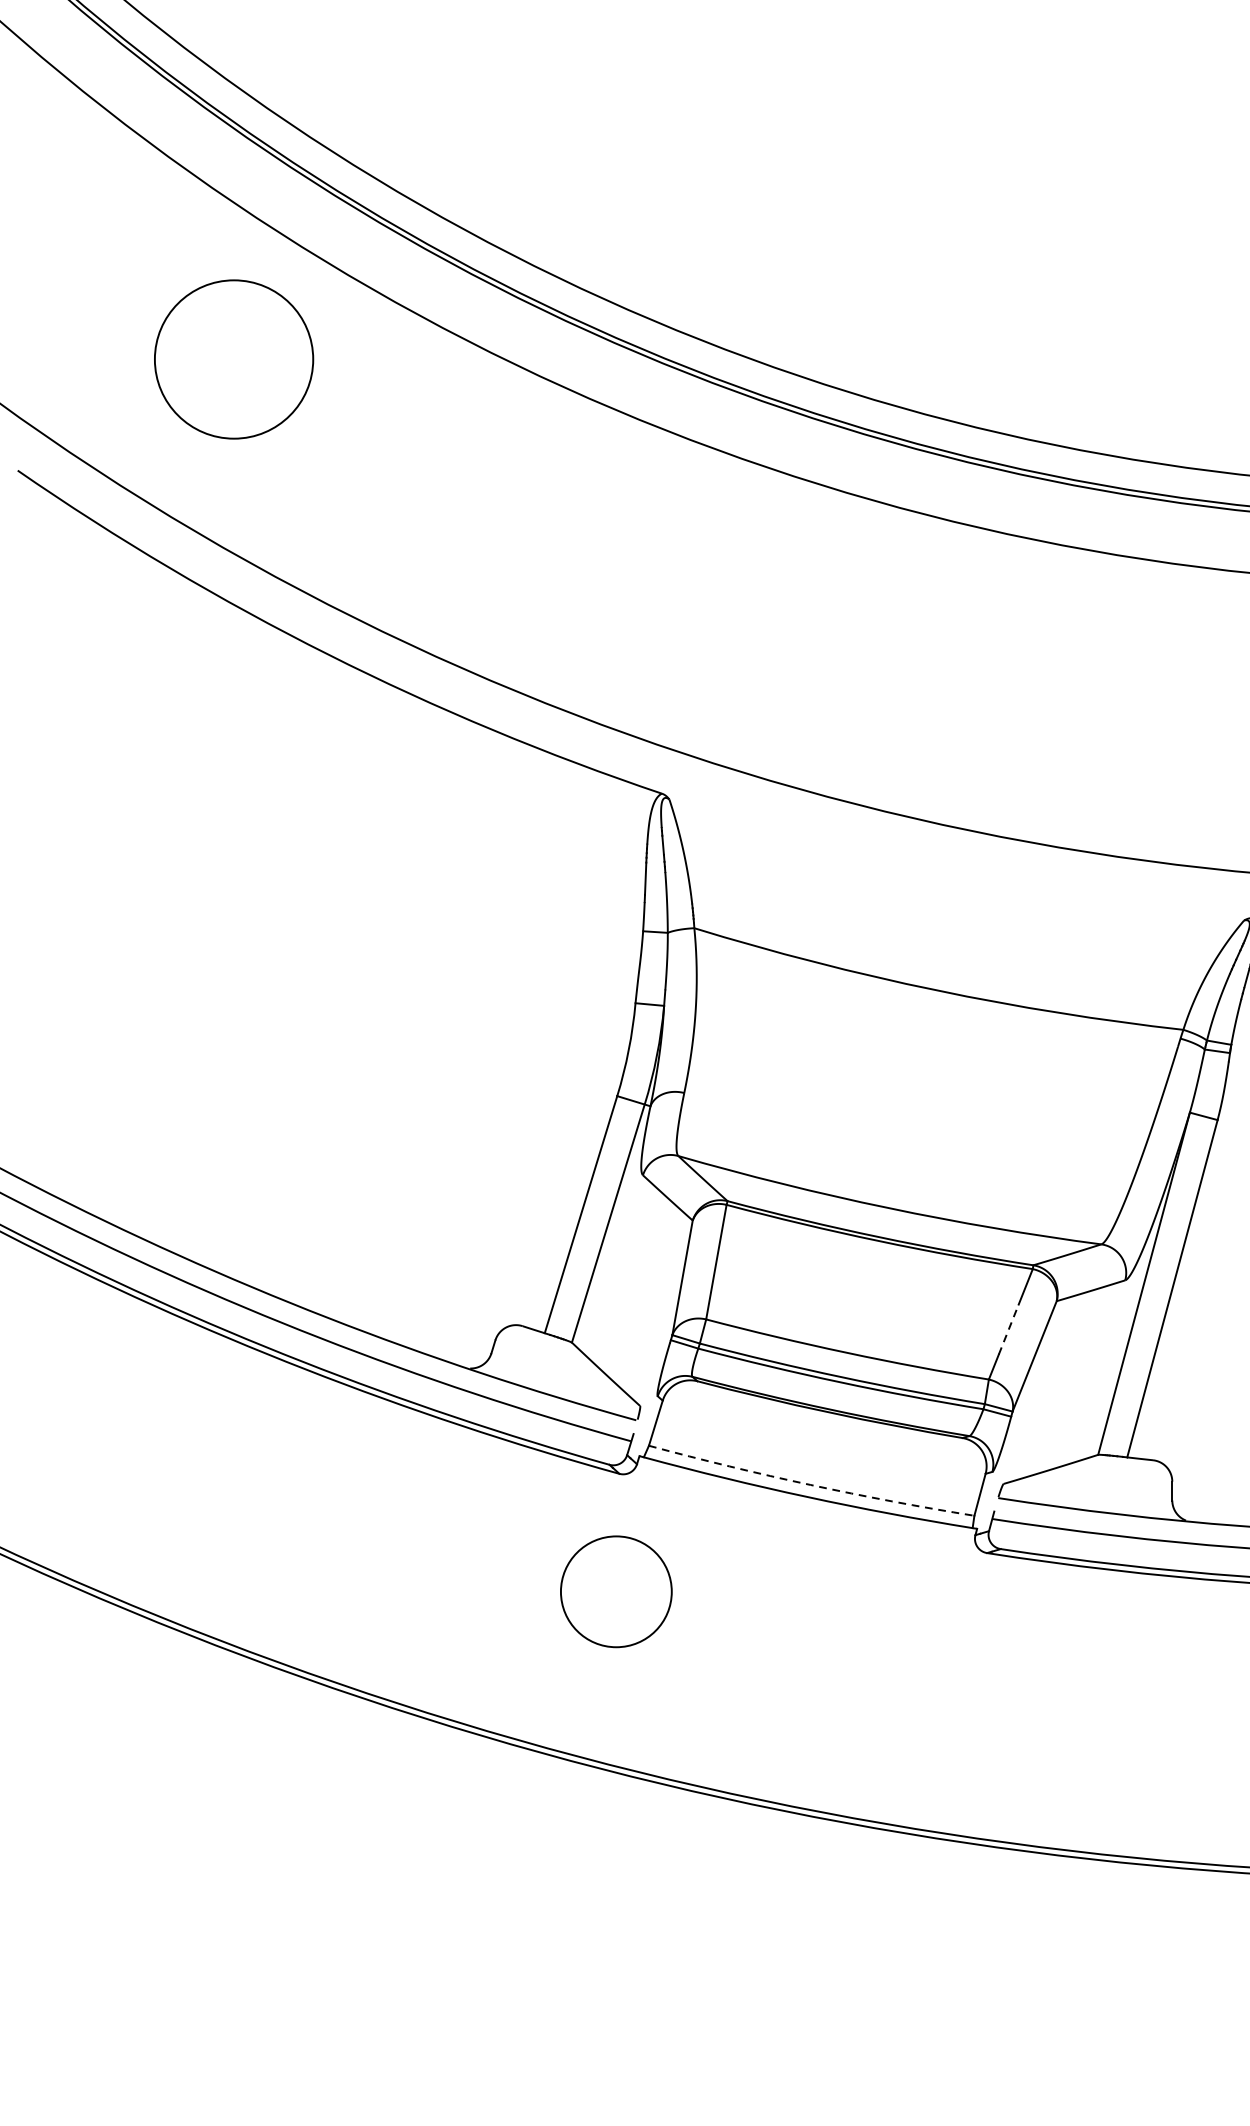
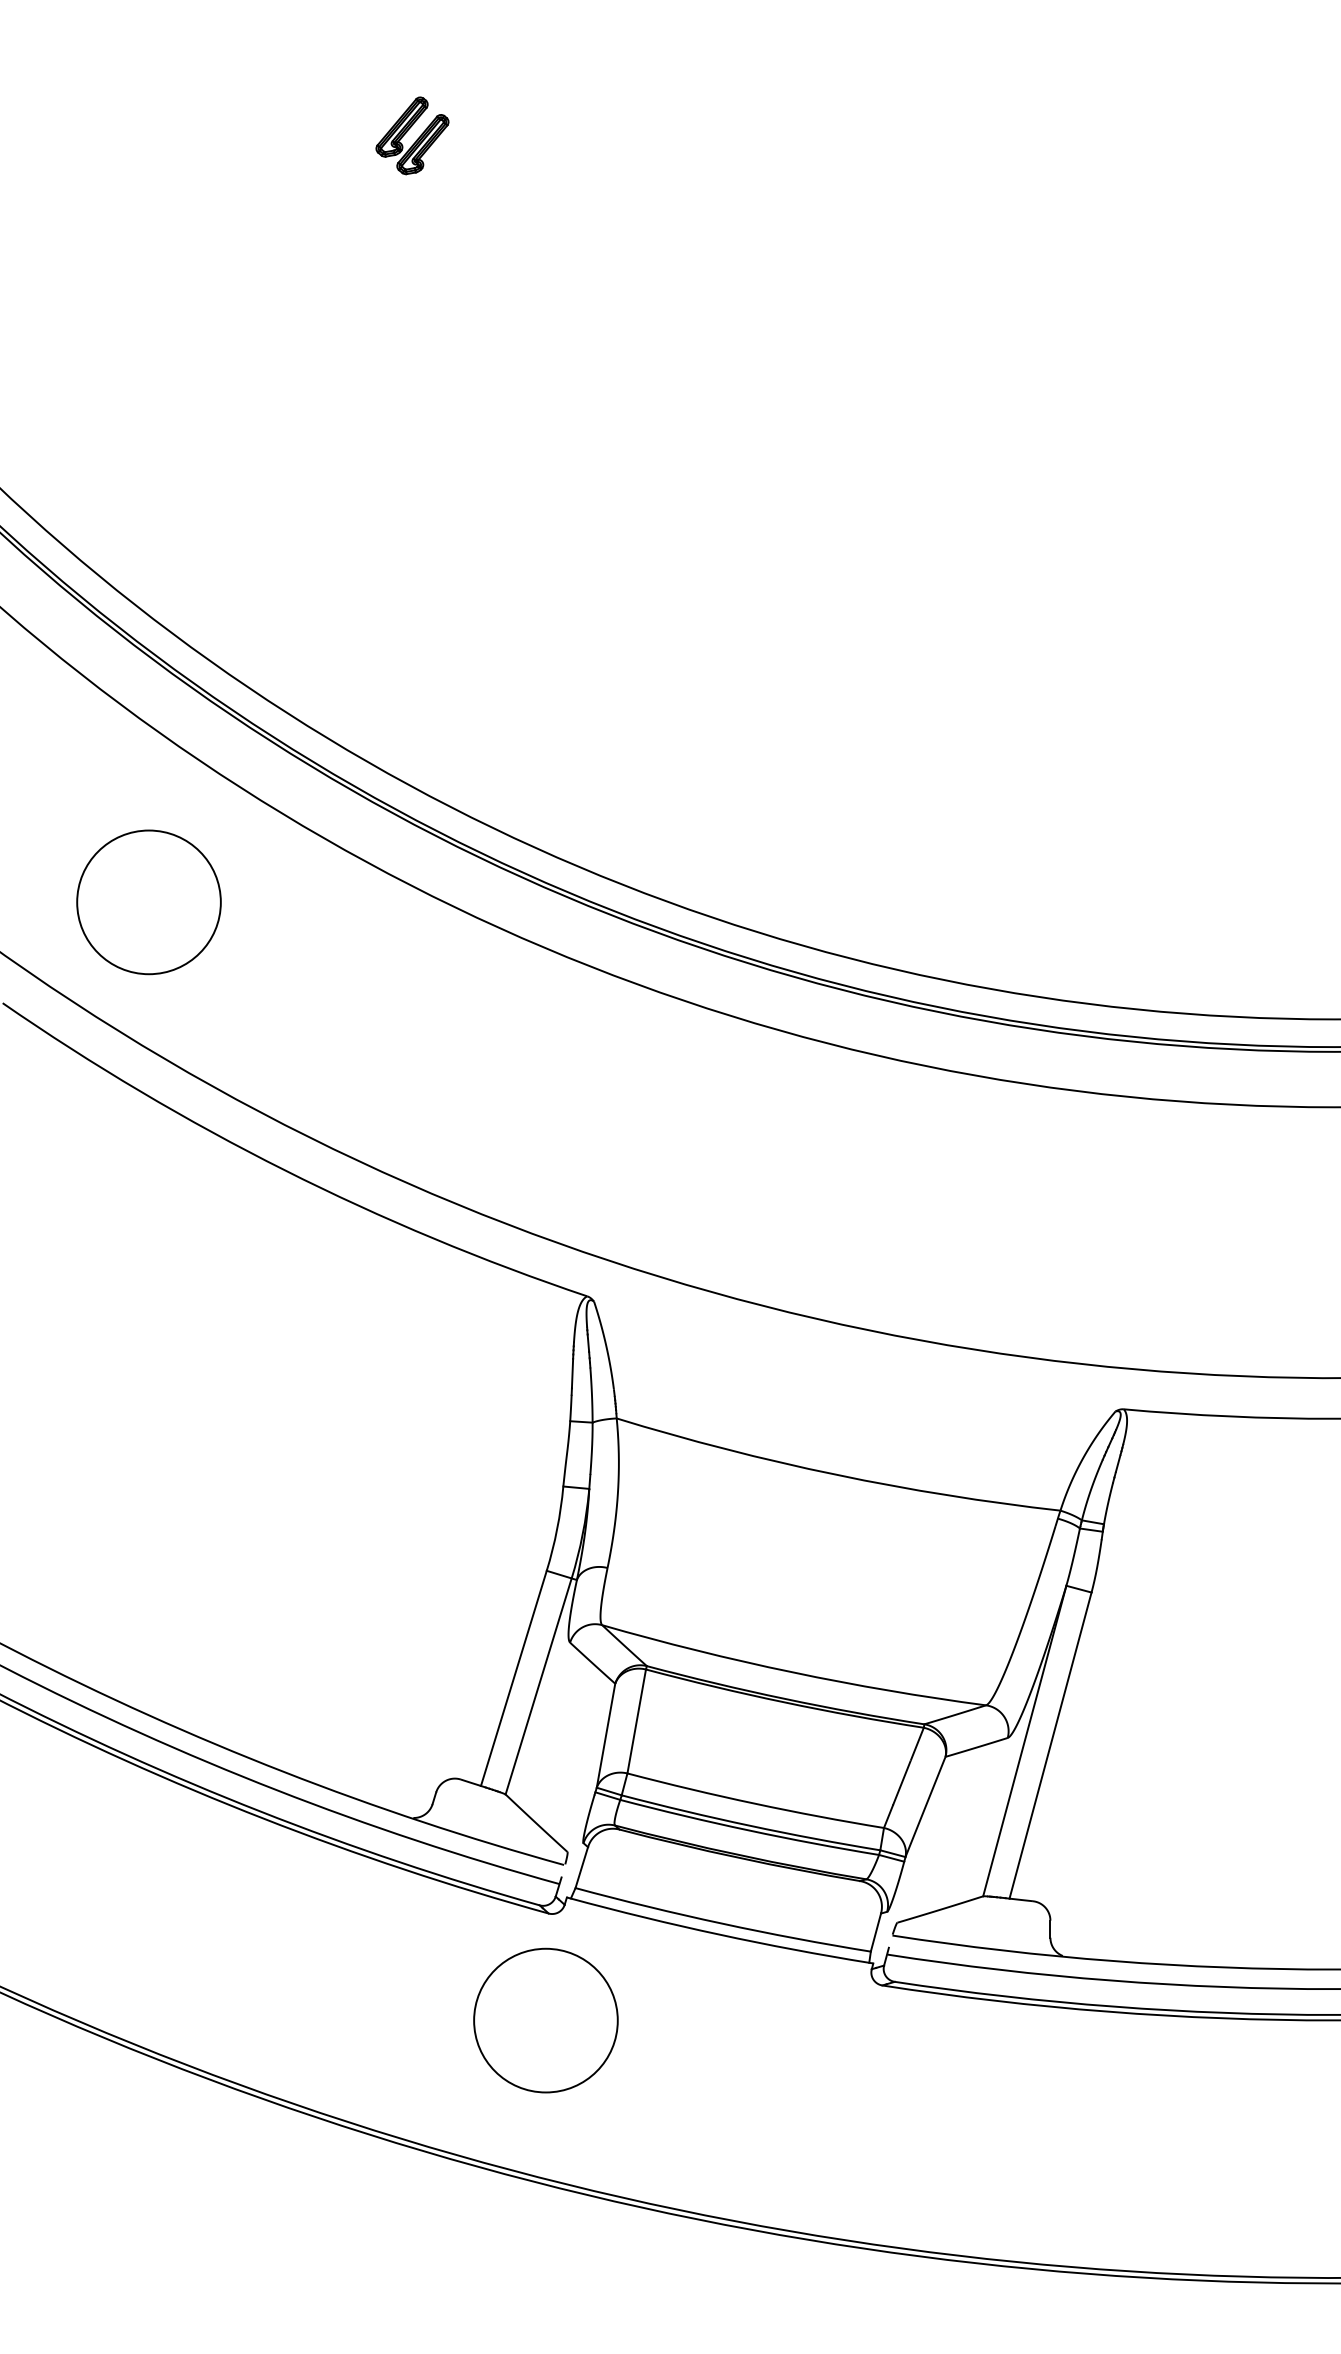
circle: (233, 359) -> (148, 902), moved
line: (1008, 1330) -> (901, 1783), dashed -> solid
arc: (810, 1484) -> (722, 1923), dashed -> solid
circle: (615, 1591) -> (545, 2020), size x1.43

